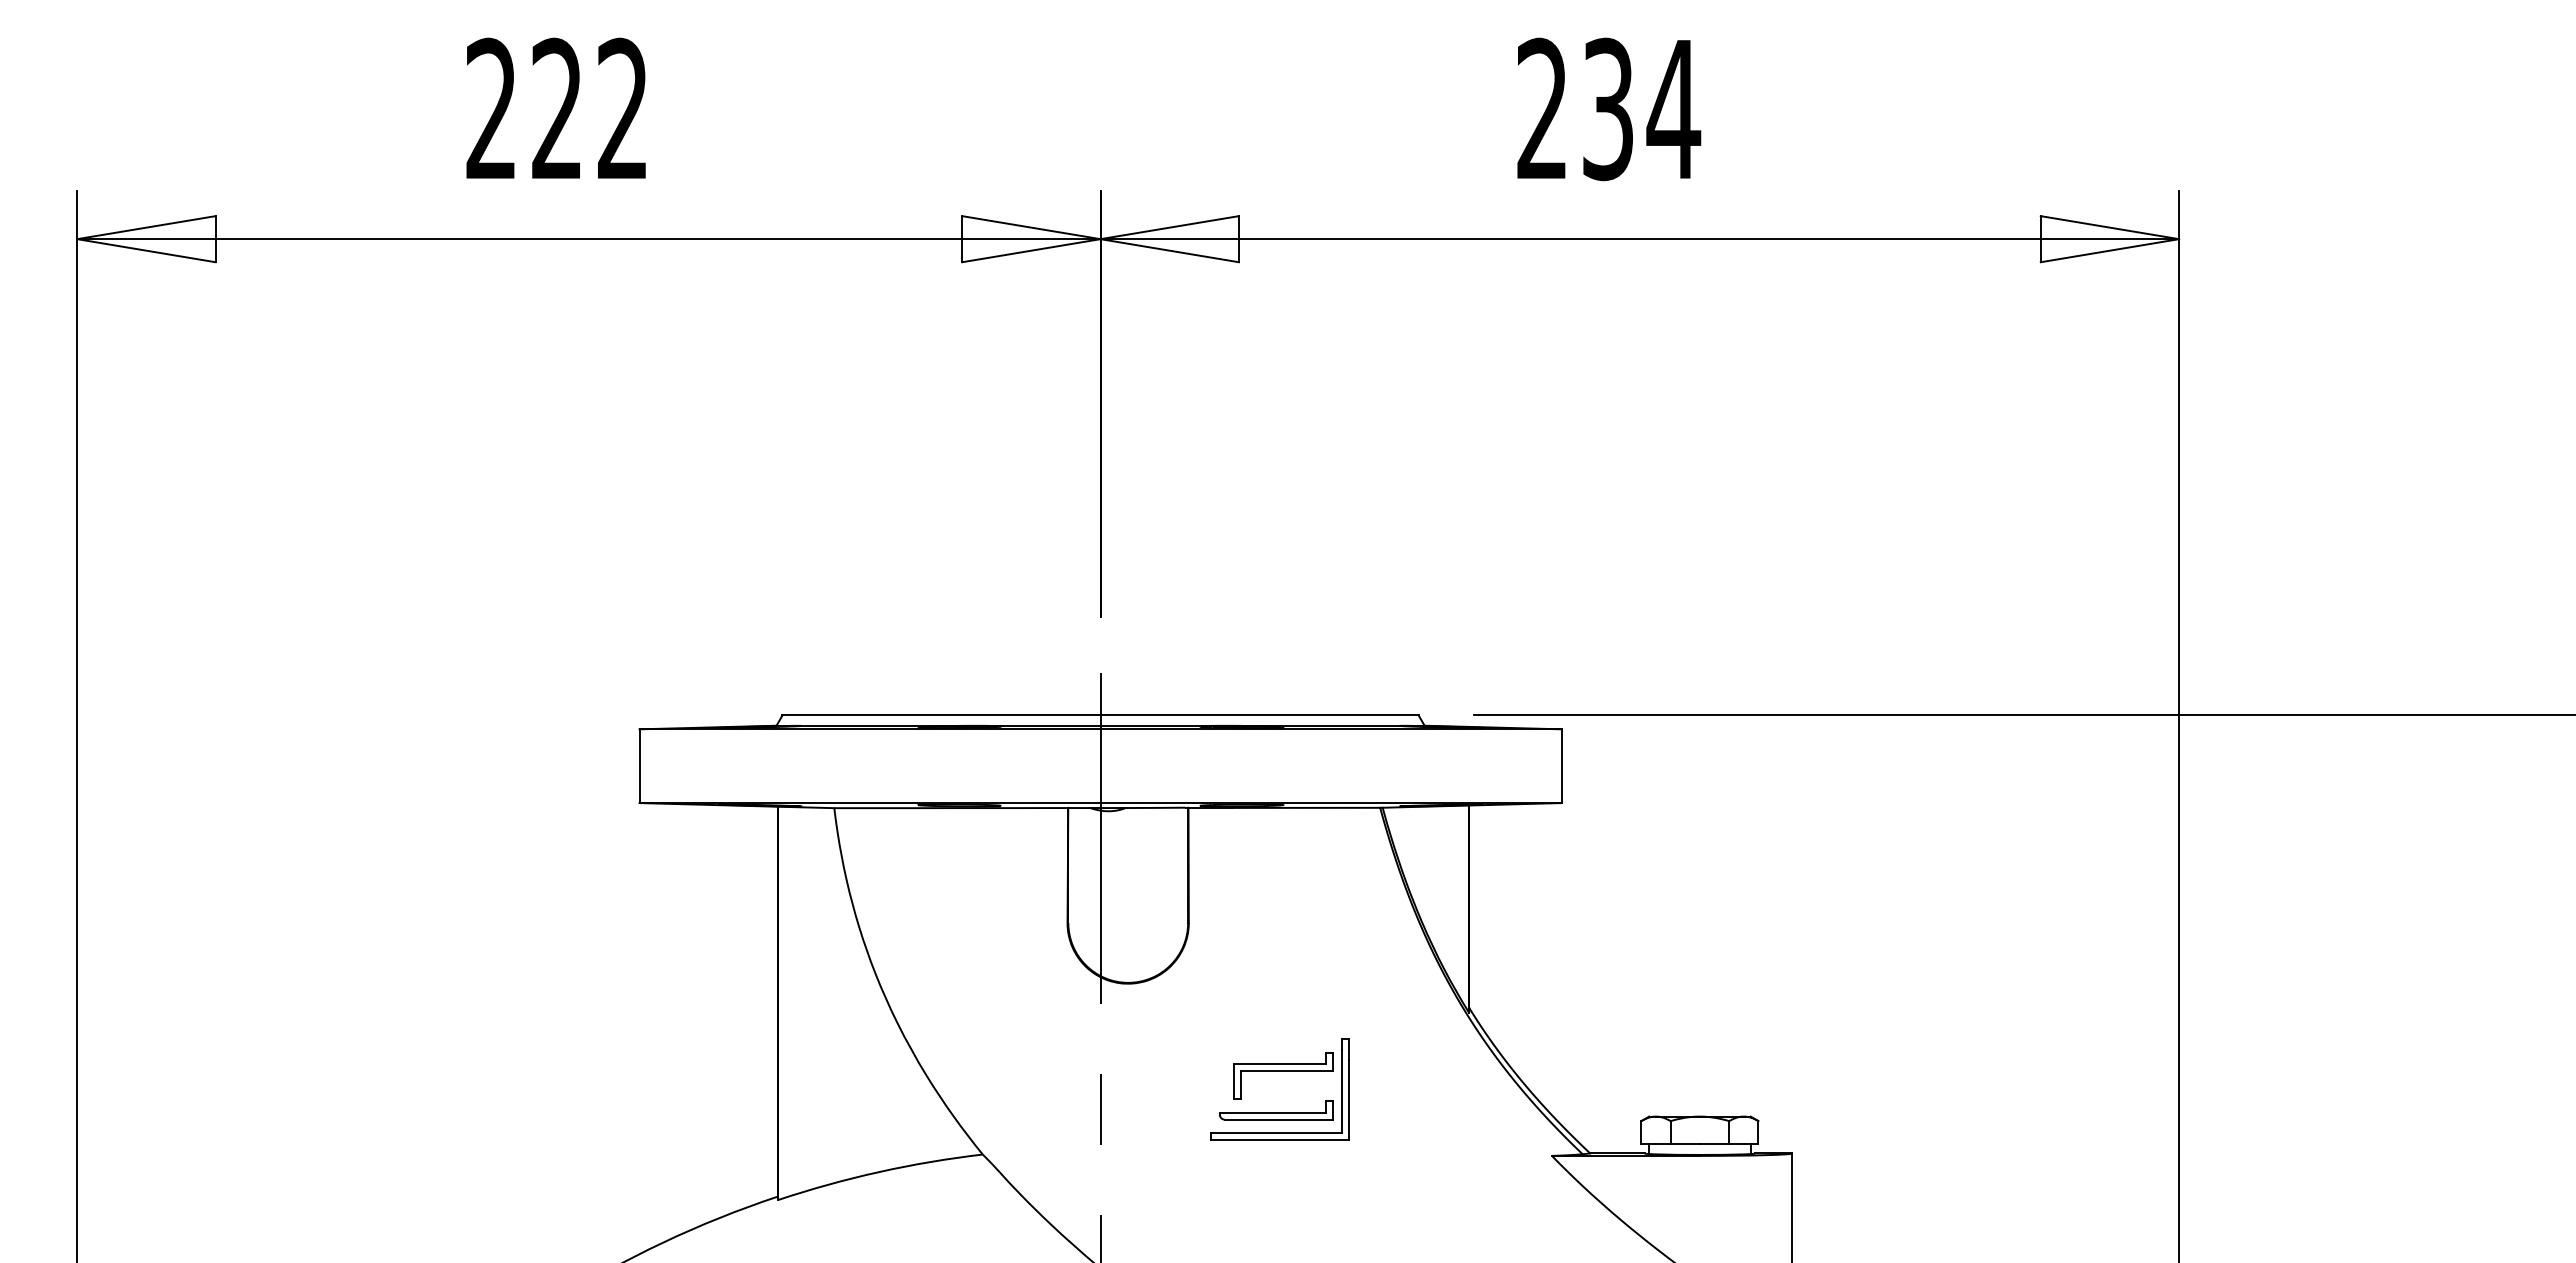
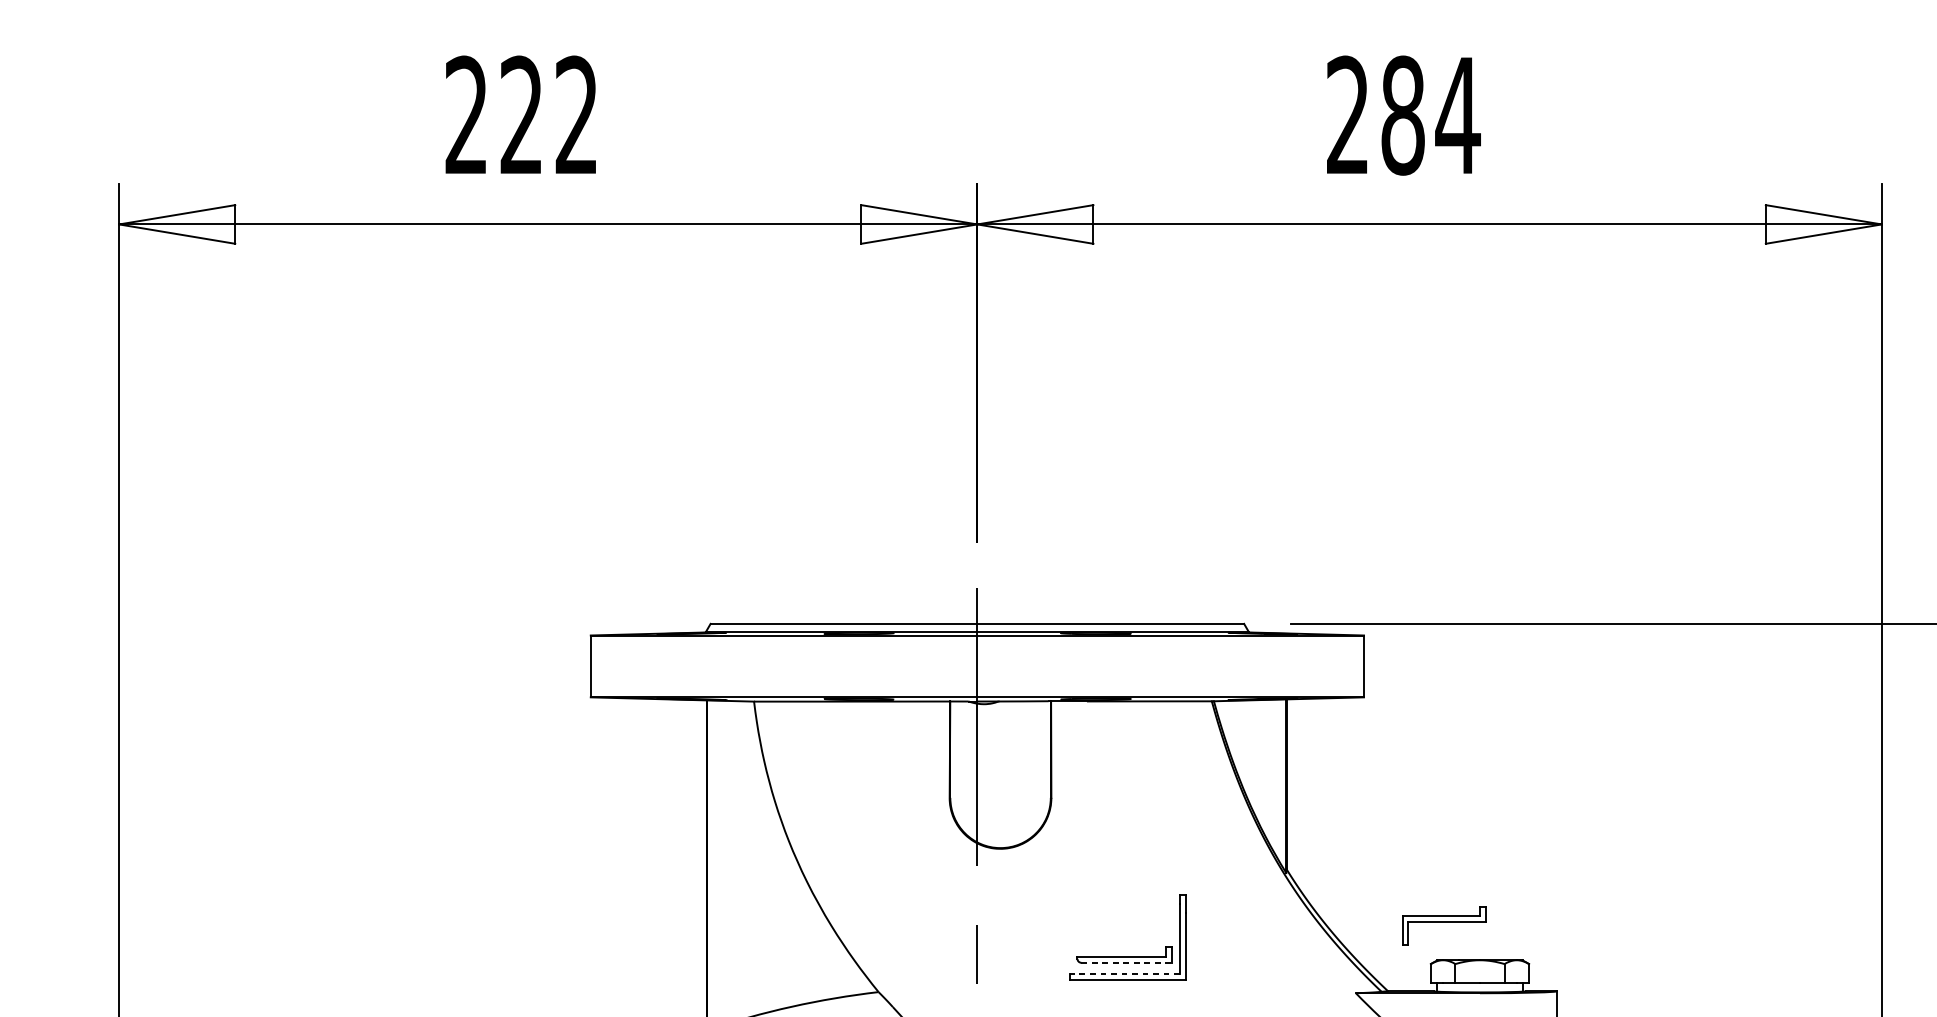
text: (1608, 109) -> (1403, 115), 234 -> 284
part: (1283, 1075) -> (1444, 925), moved
line: (1279, 1119) -> (1127, 962), solid -> dashed
line: (1276, 1133) -> (1124, 974), solid -> dashed

